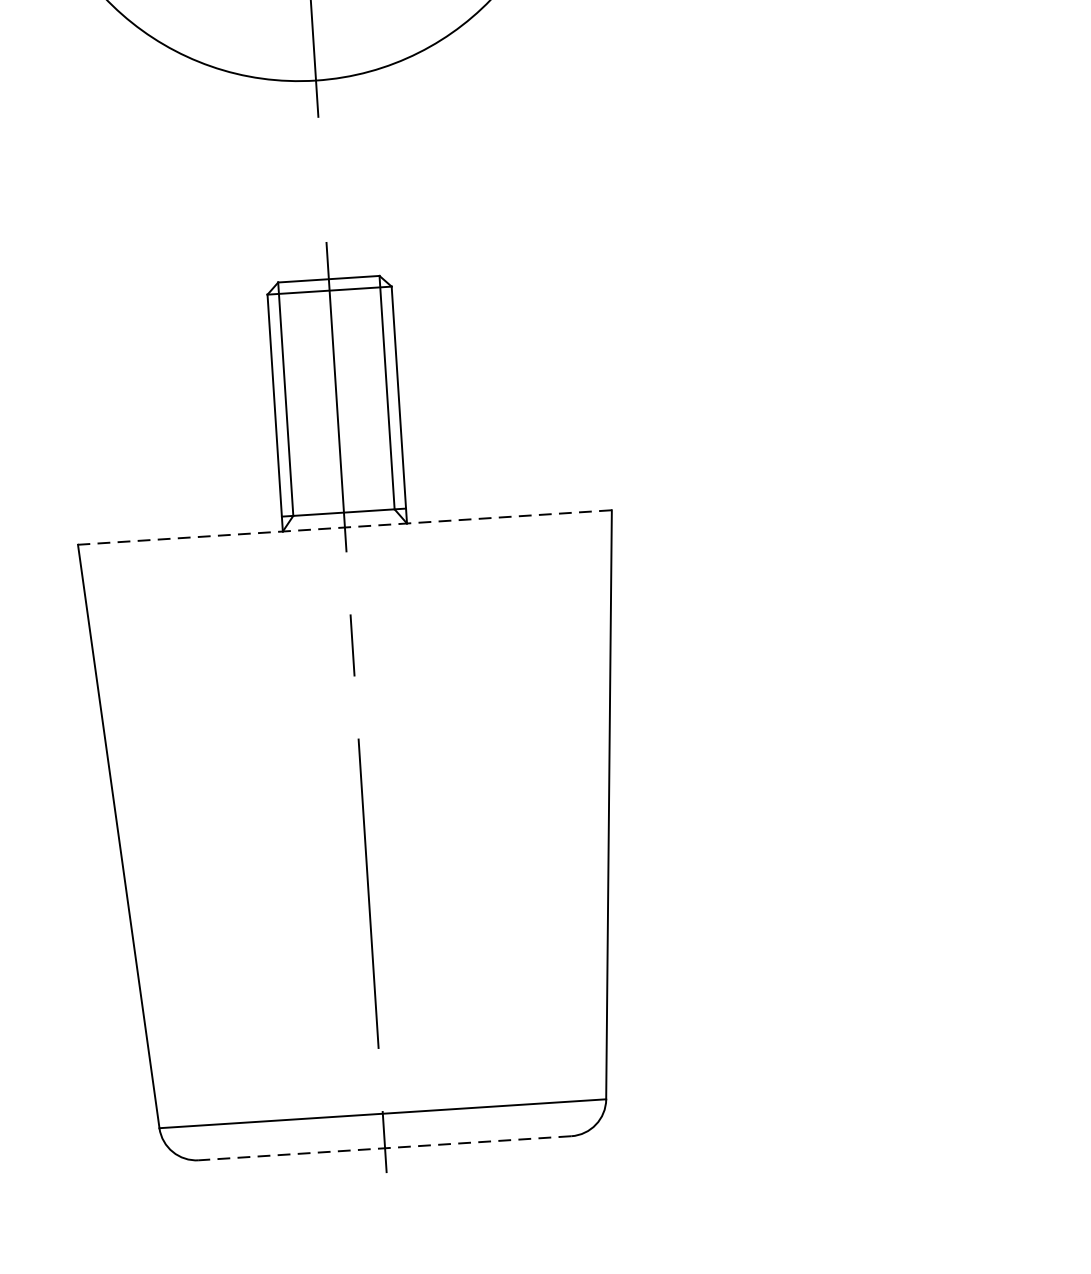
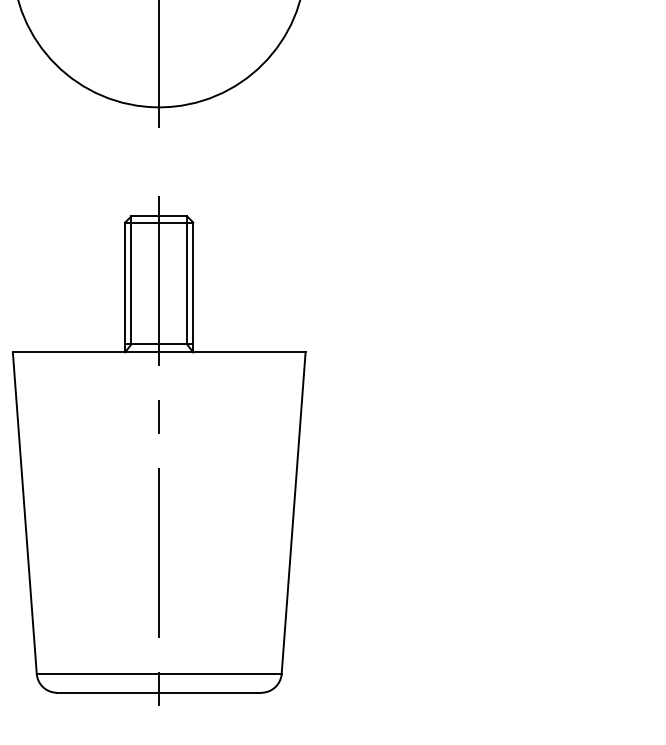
line: (343, 527) -> (158, 352), dashed -> solid
line: (383, 1147) -> (158, 692), dashed -> solid

